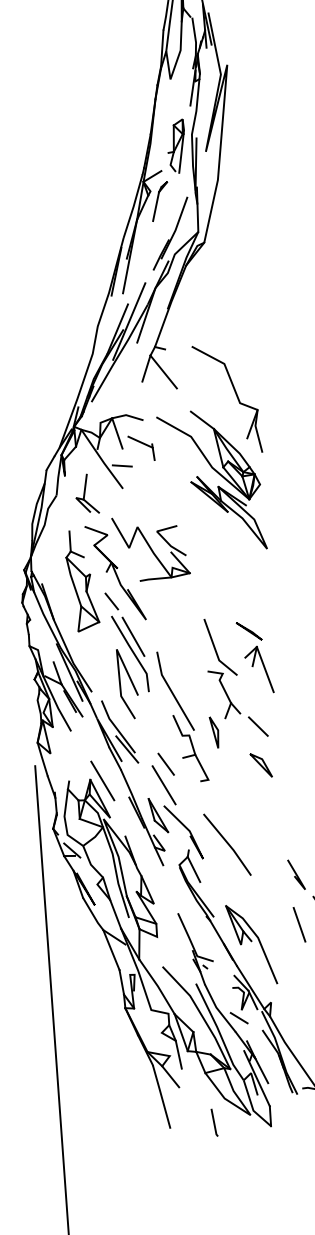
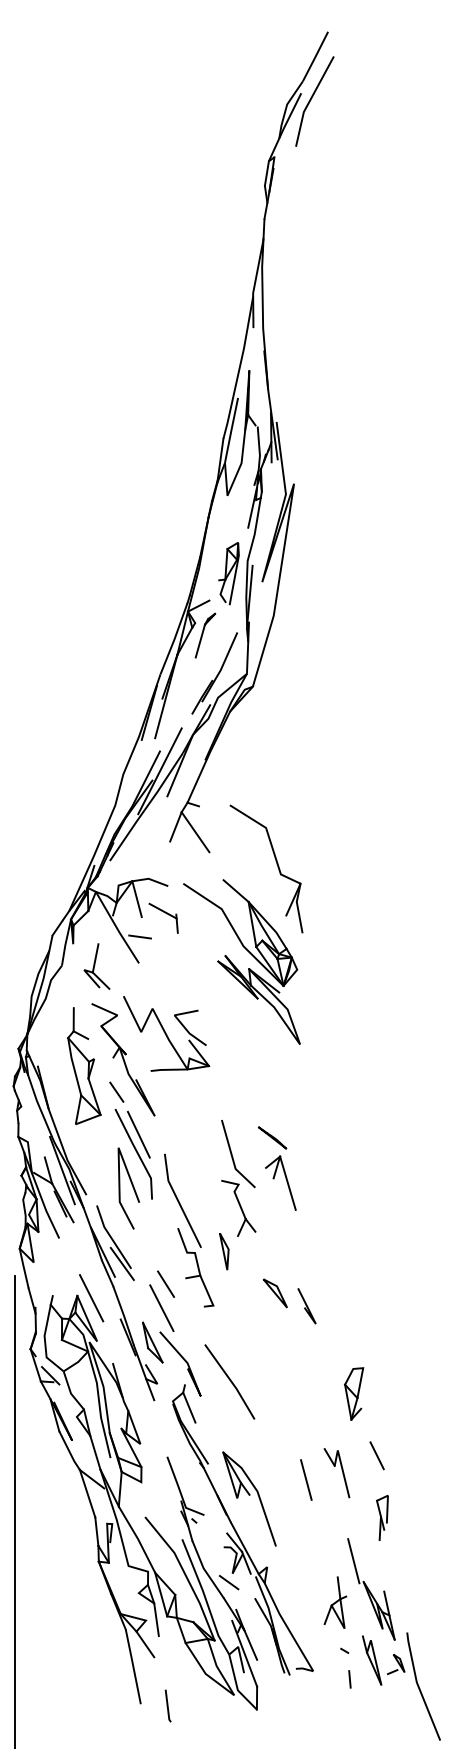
line: (258, 726) -> (275, 1248), removed
line: (296, 875) -> (306, 1306), moved
line: (214, 1122) -> (167, 1705), moved

